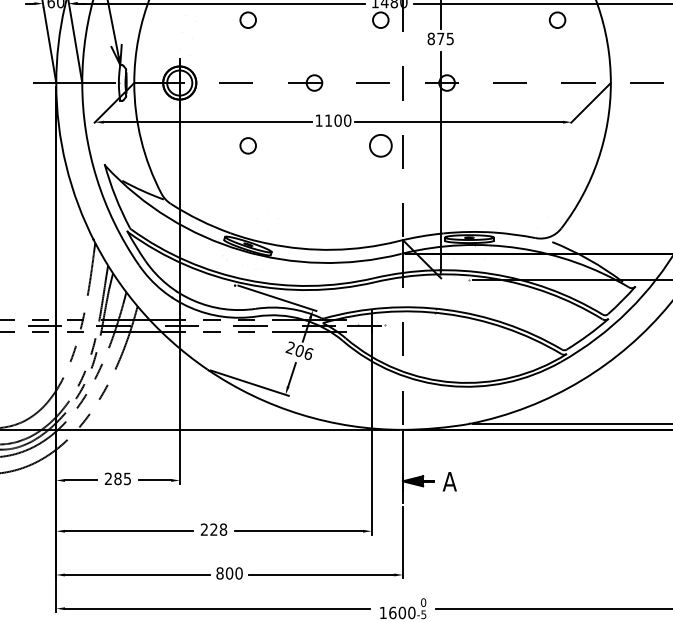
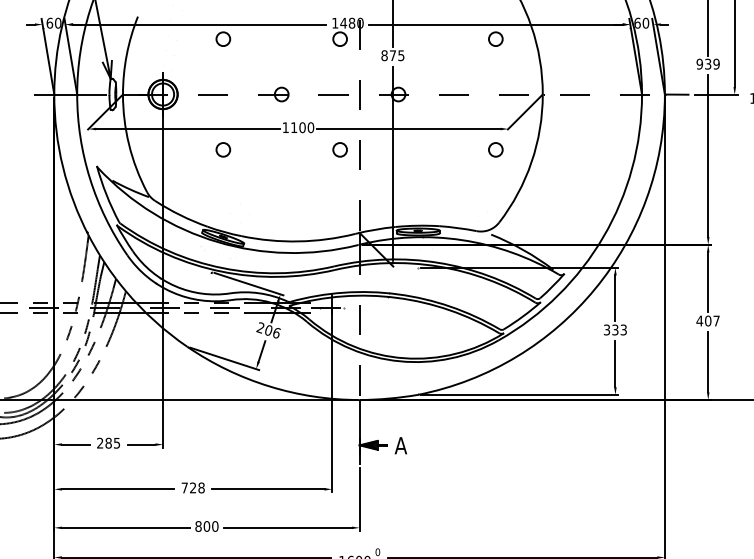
circle: (380, 145) -> (339, 149), size x0.71
circle: (557, 145) -> (495, 149), added
text: (204, 529) -> (184, 487), 228 -> 728

